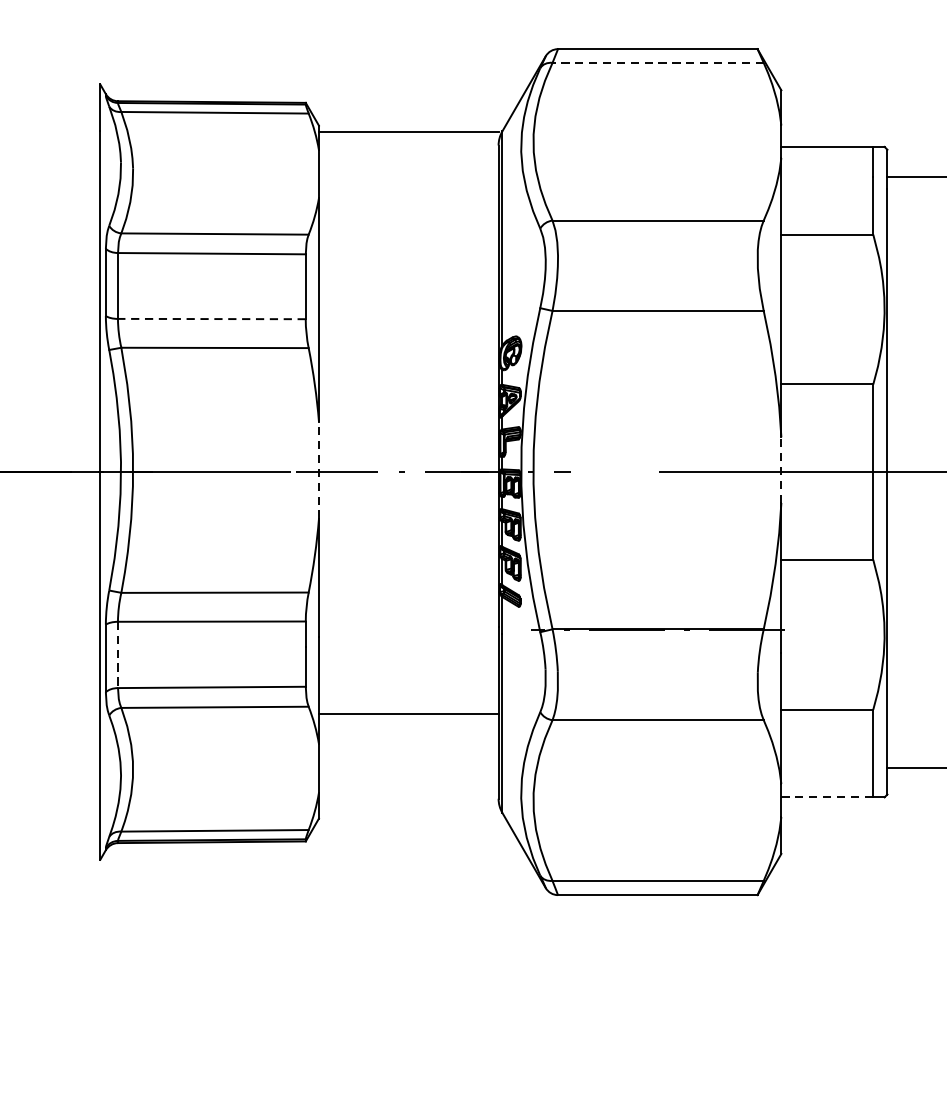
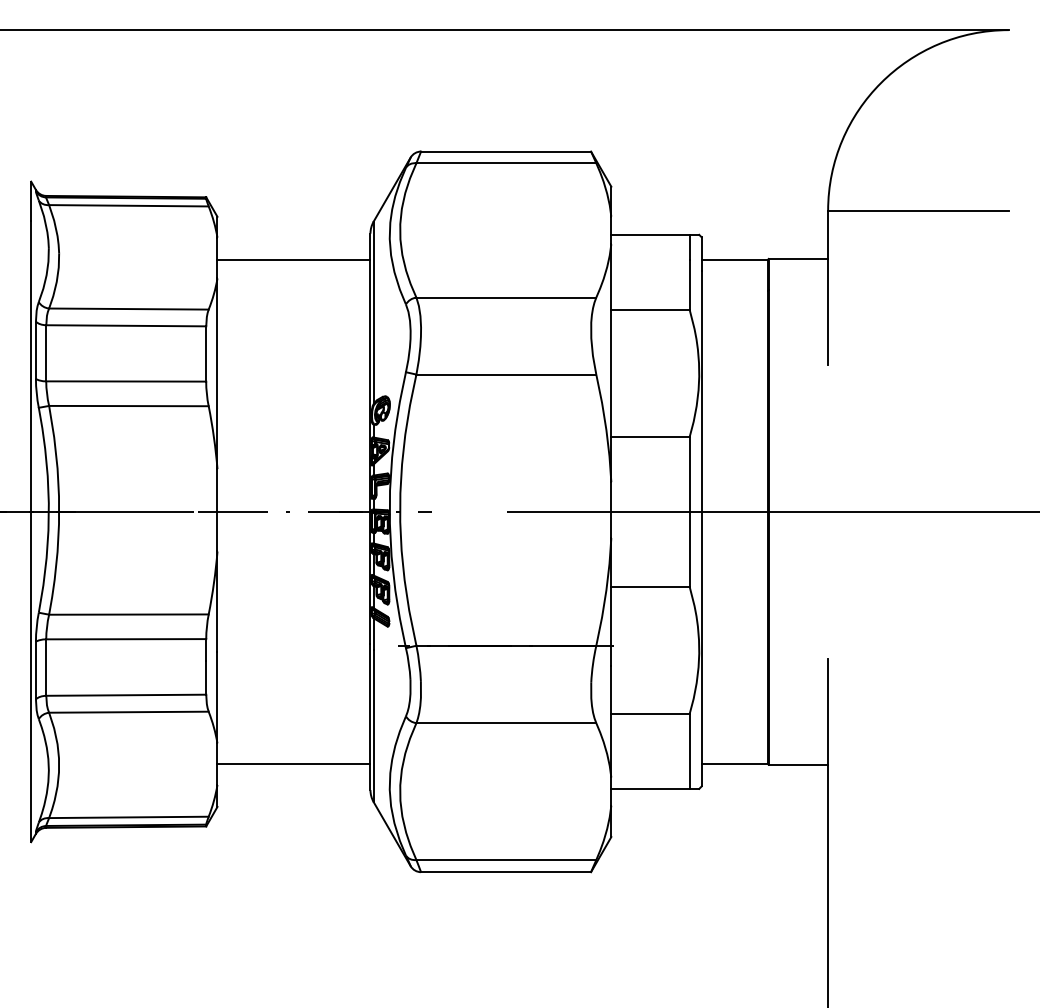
line: (658, 63) -> (506, 163), dashed -> solid
line: (408, 132) -> (293, 260), moved
line: (212, 319) -> (126, 381), dashed -> solid
line: (319, 469) -> (217, 509), dashed -> solid
line: (781, 470) -> (611, 510), dashed -> solid
line: (118, 656) -> (46, 668), dashed -> solid
line: (408, 713) -> (293, 763), moved
line: (827, 796) -> (650, 788), dashed -> solid

